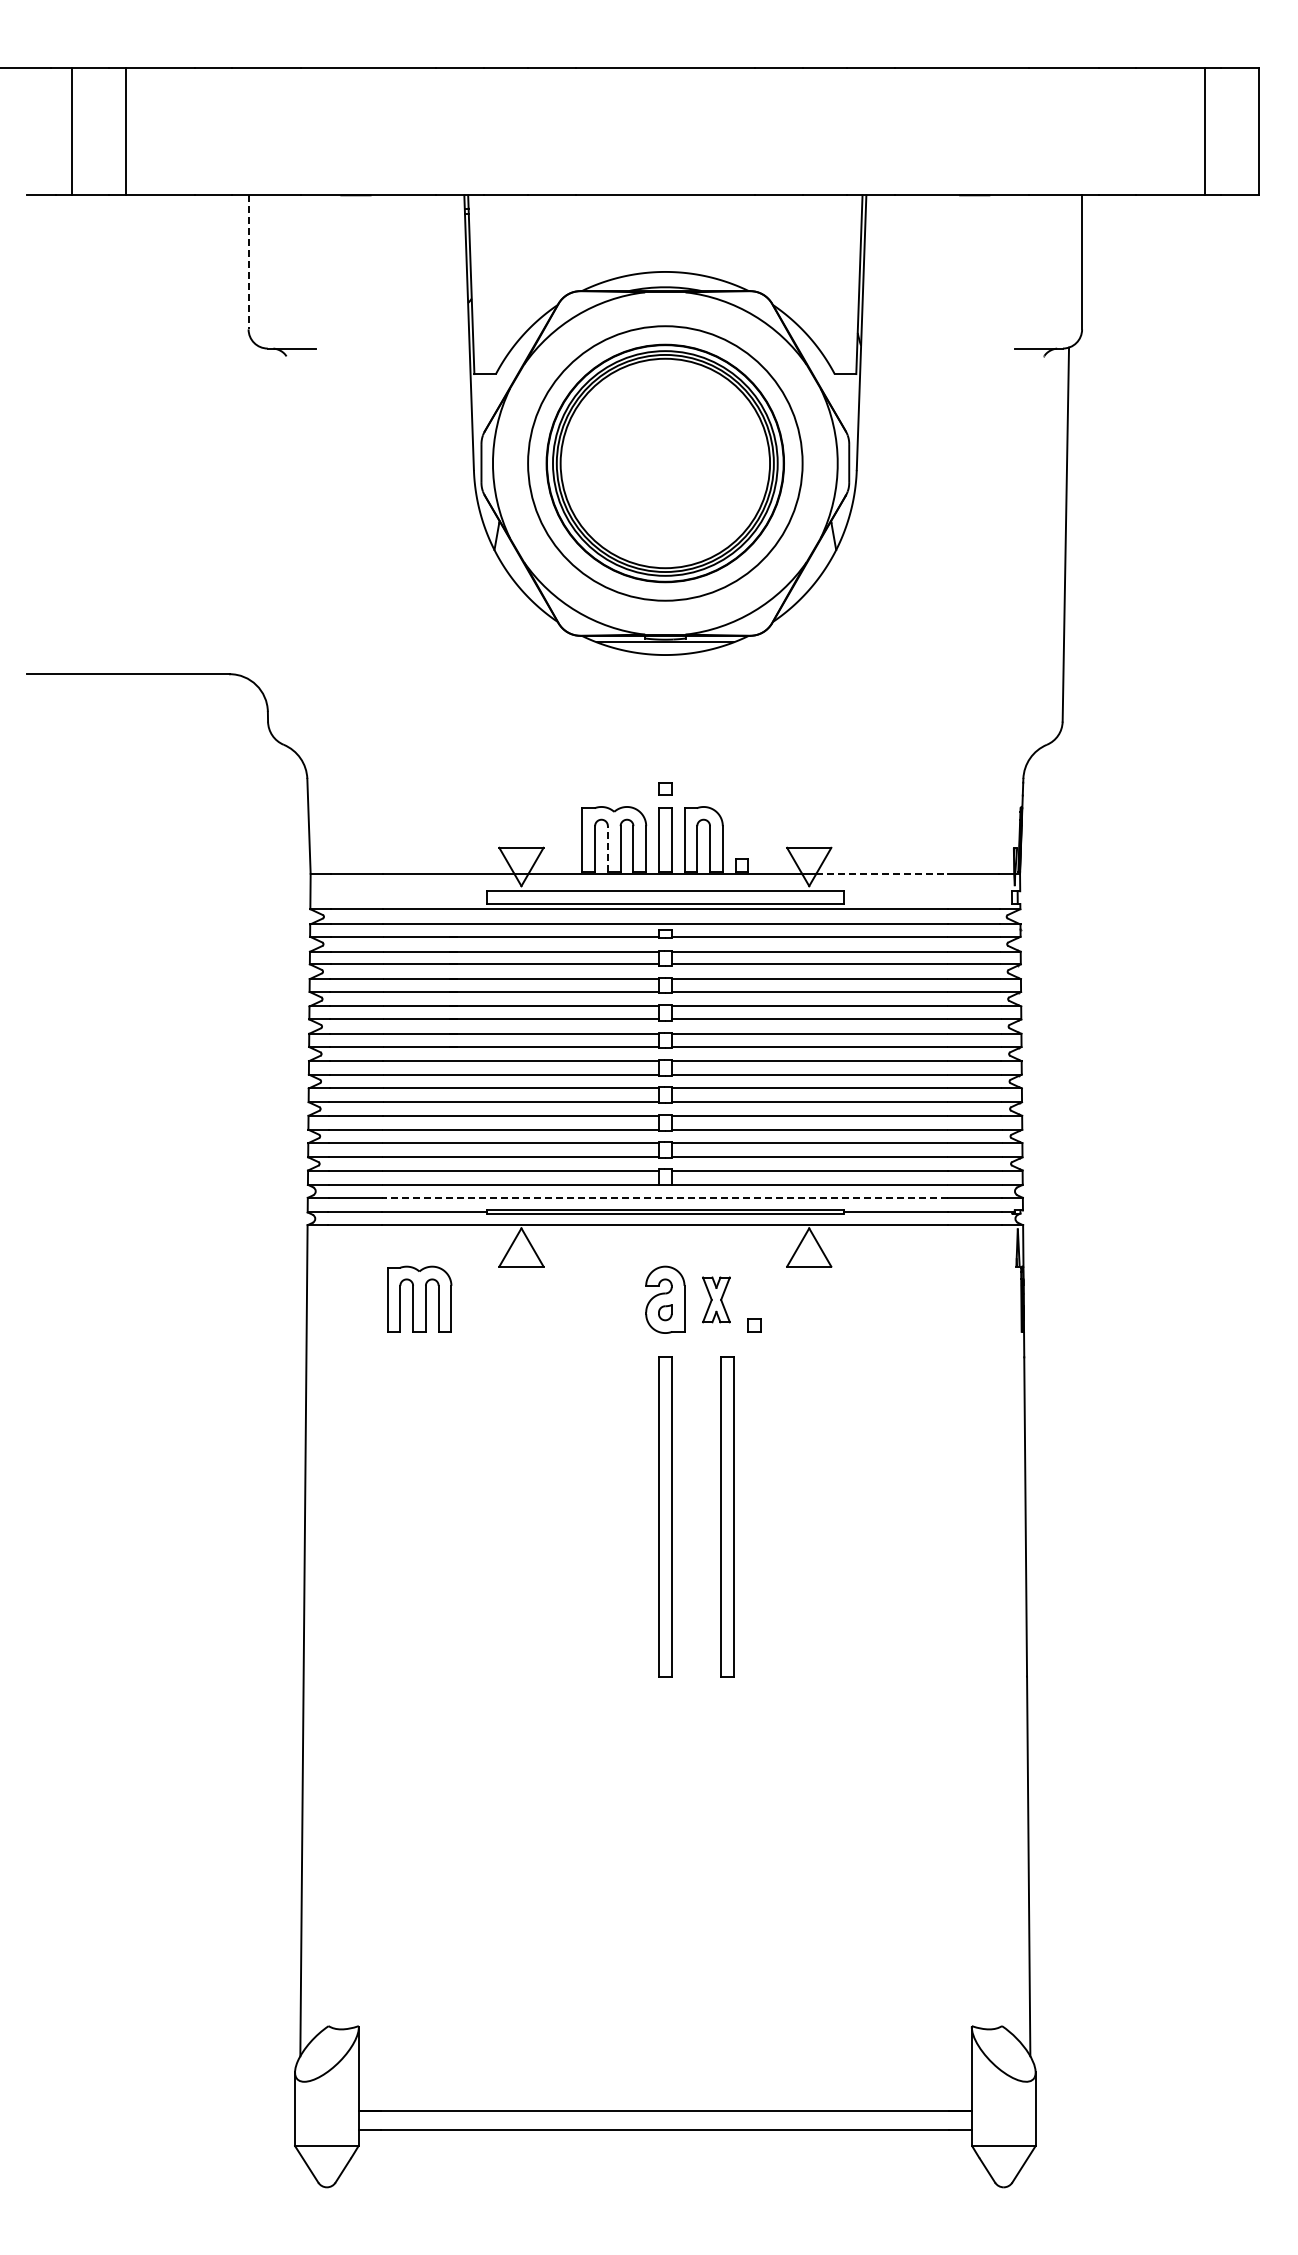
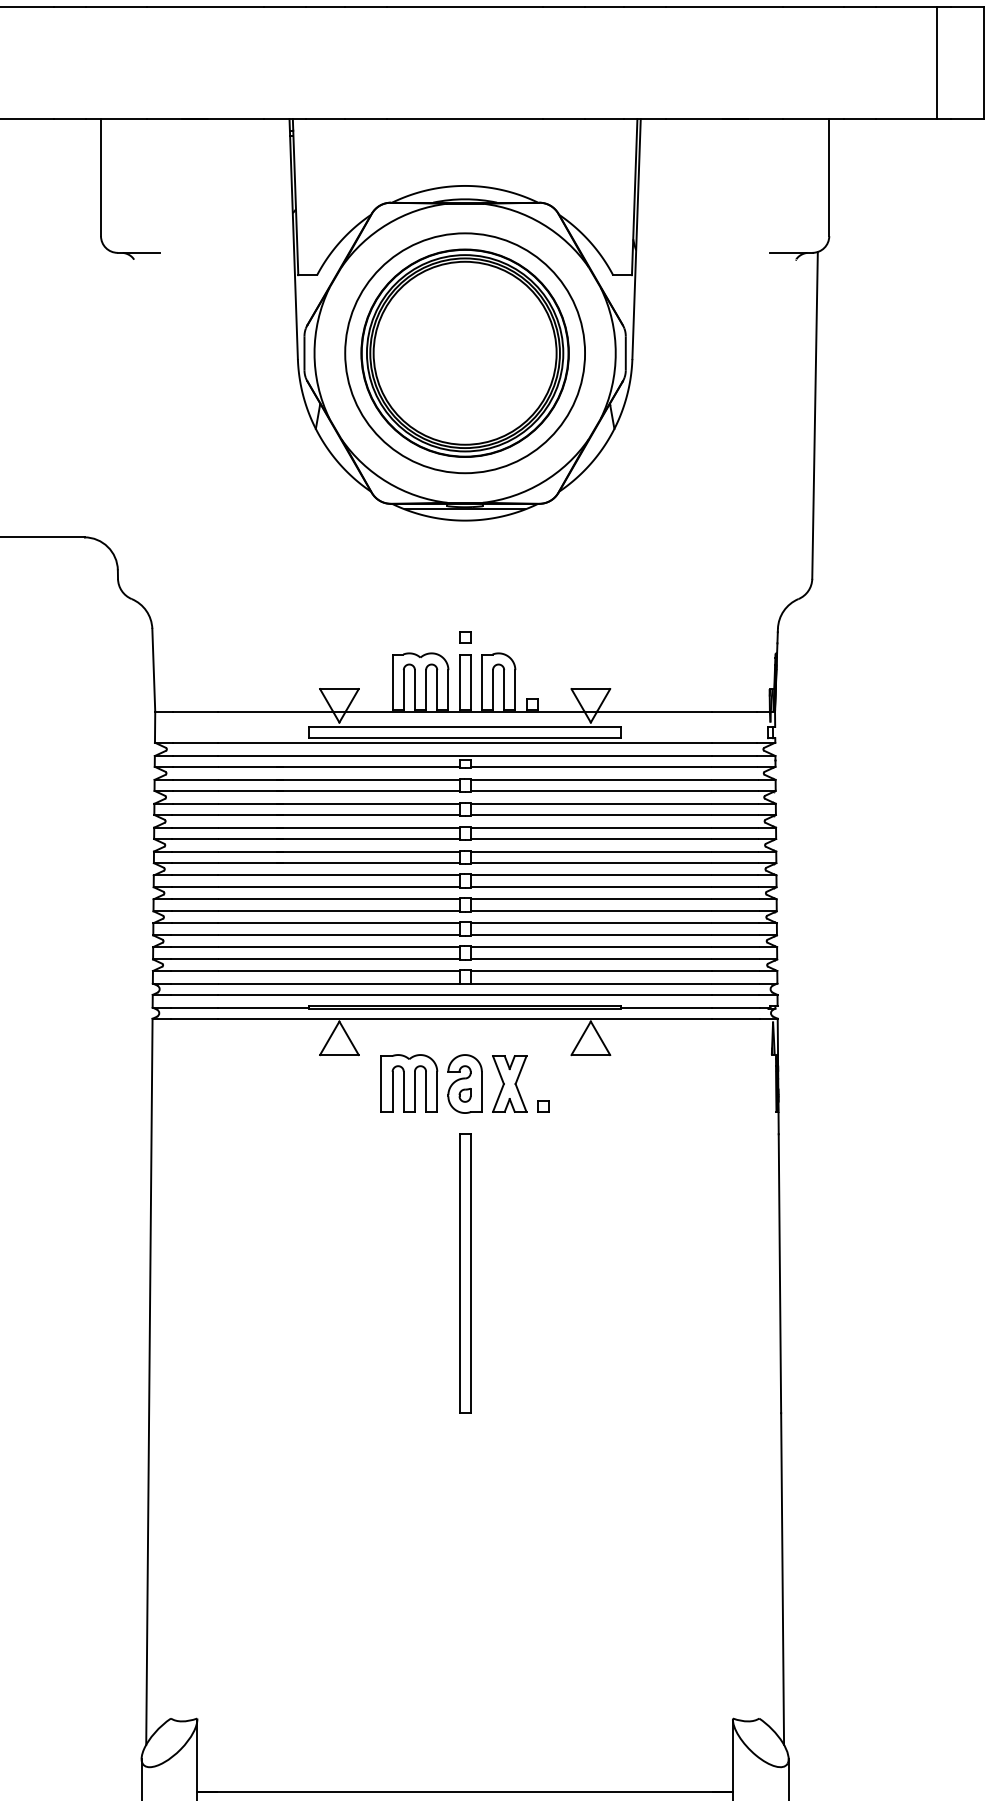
line: (248, 262) -> (100, 177), dashed -> solid
line: (607, 849) -> (414, 690), dashed -> solid
line: (882, 873) -> (654, 711), dashed -> solid
line: (665, 1197) -> (465, 994), dashed -> solid
part: (419, 1298) -> (409, 1082), moved
part: (716, 1299) -> (509, 1083), size x1.43
part: (727, 1516) -> (519, 1273), removed

